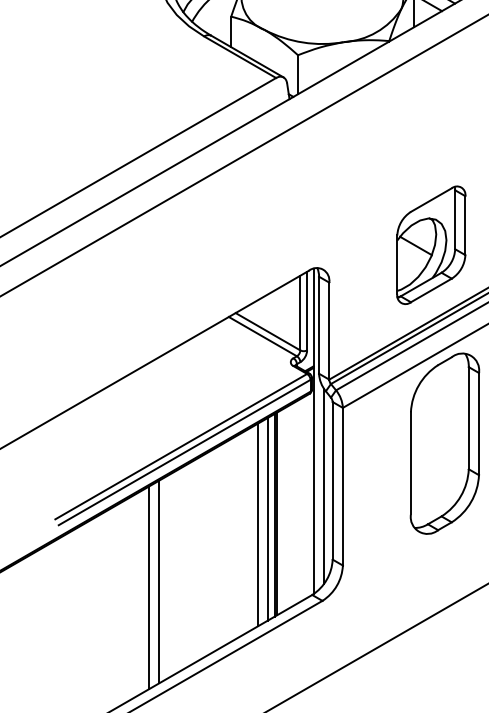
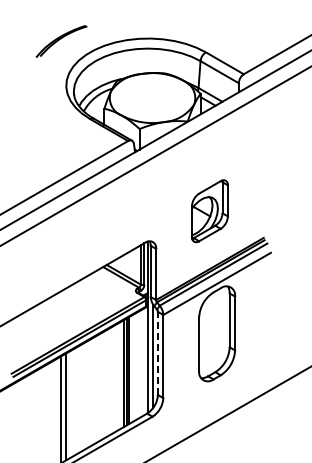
part: (430, 245) -> (209, 211), moved
line: (331, 480) -> (157, 353), solid -> dashed
line: (257, 524) -> (118, 376), removed

